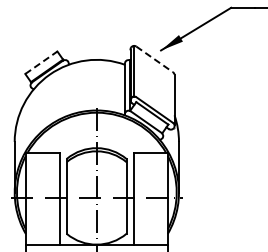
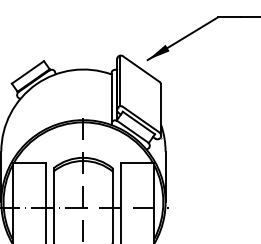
line: (155, 59) -> (142, 69), dashed -> solid
line: (41, 62) -> (28, 72), dashed -> solid

